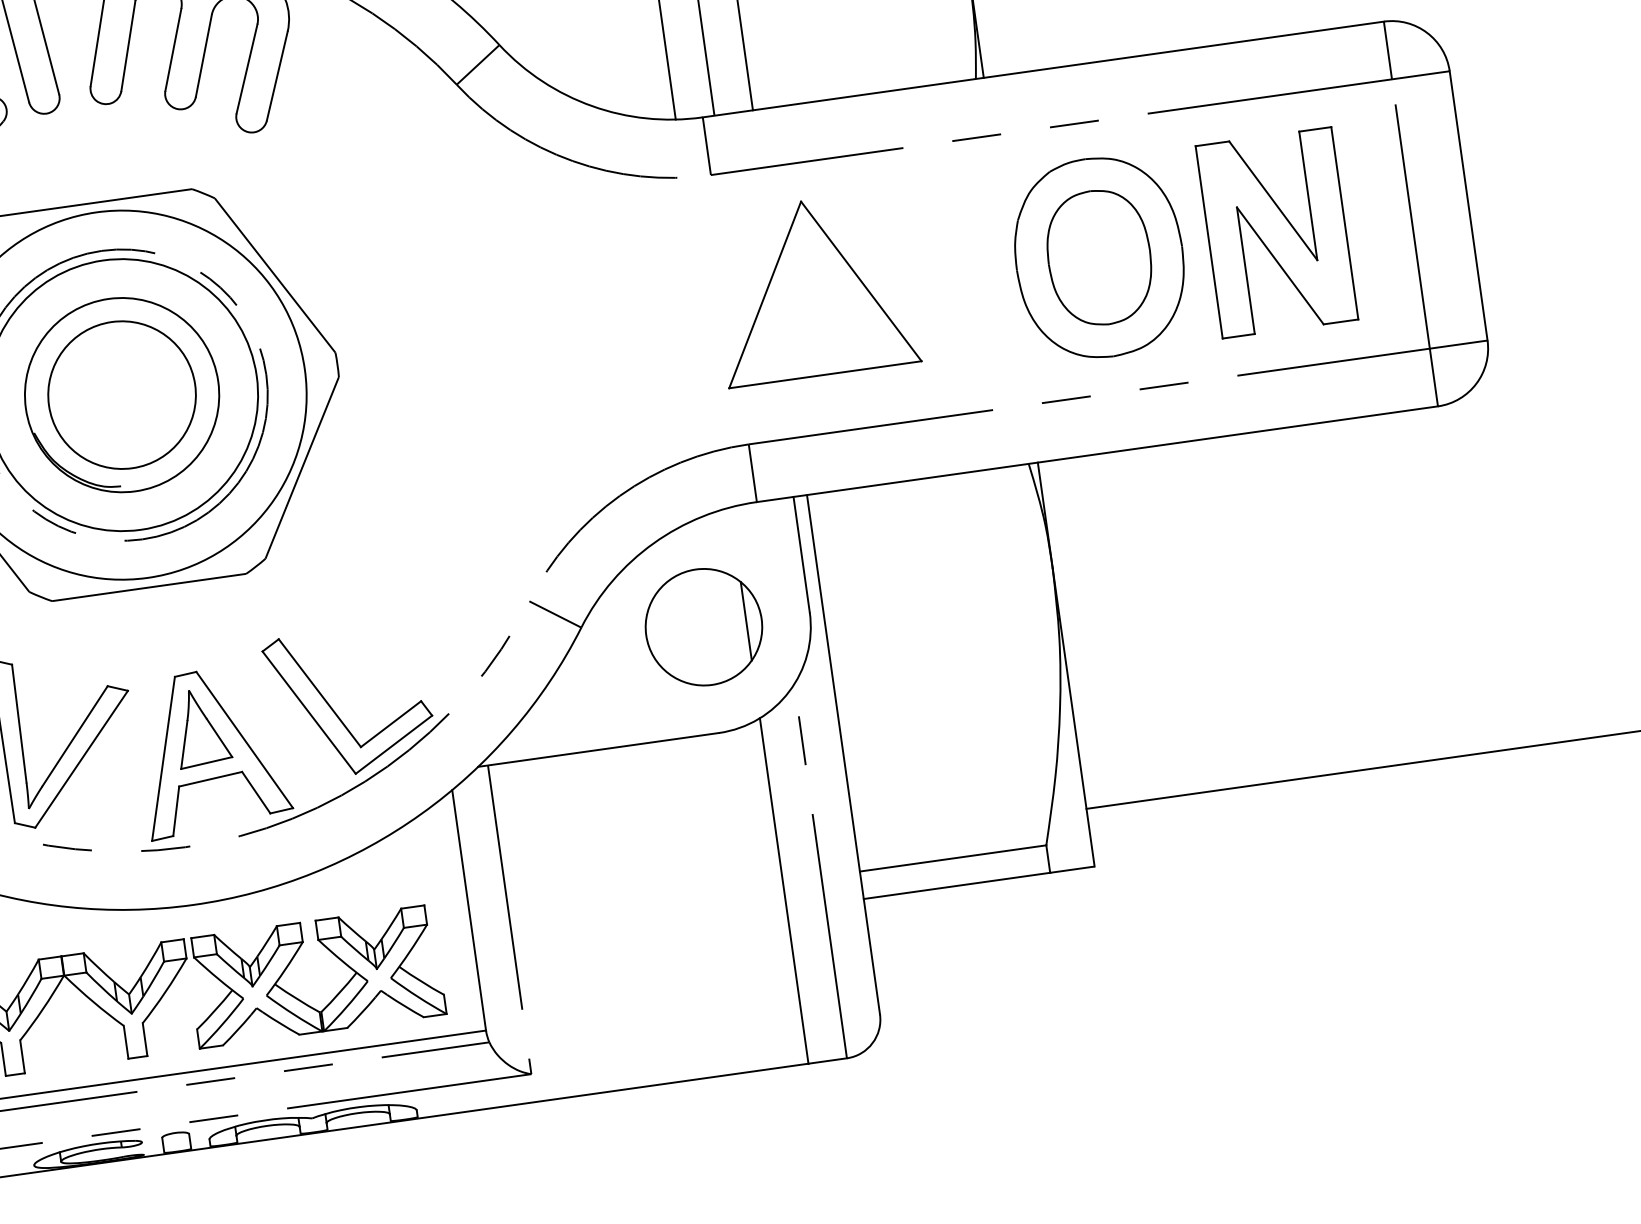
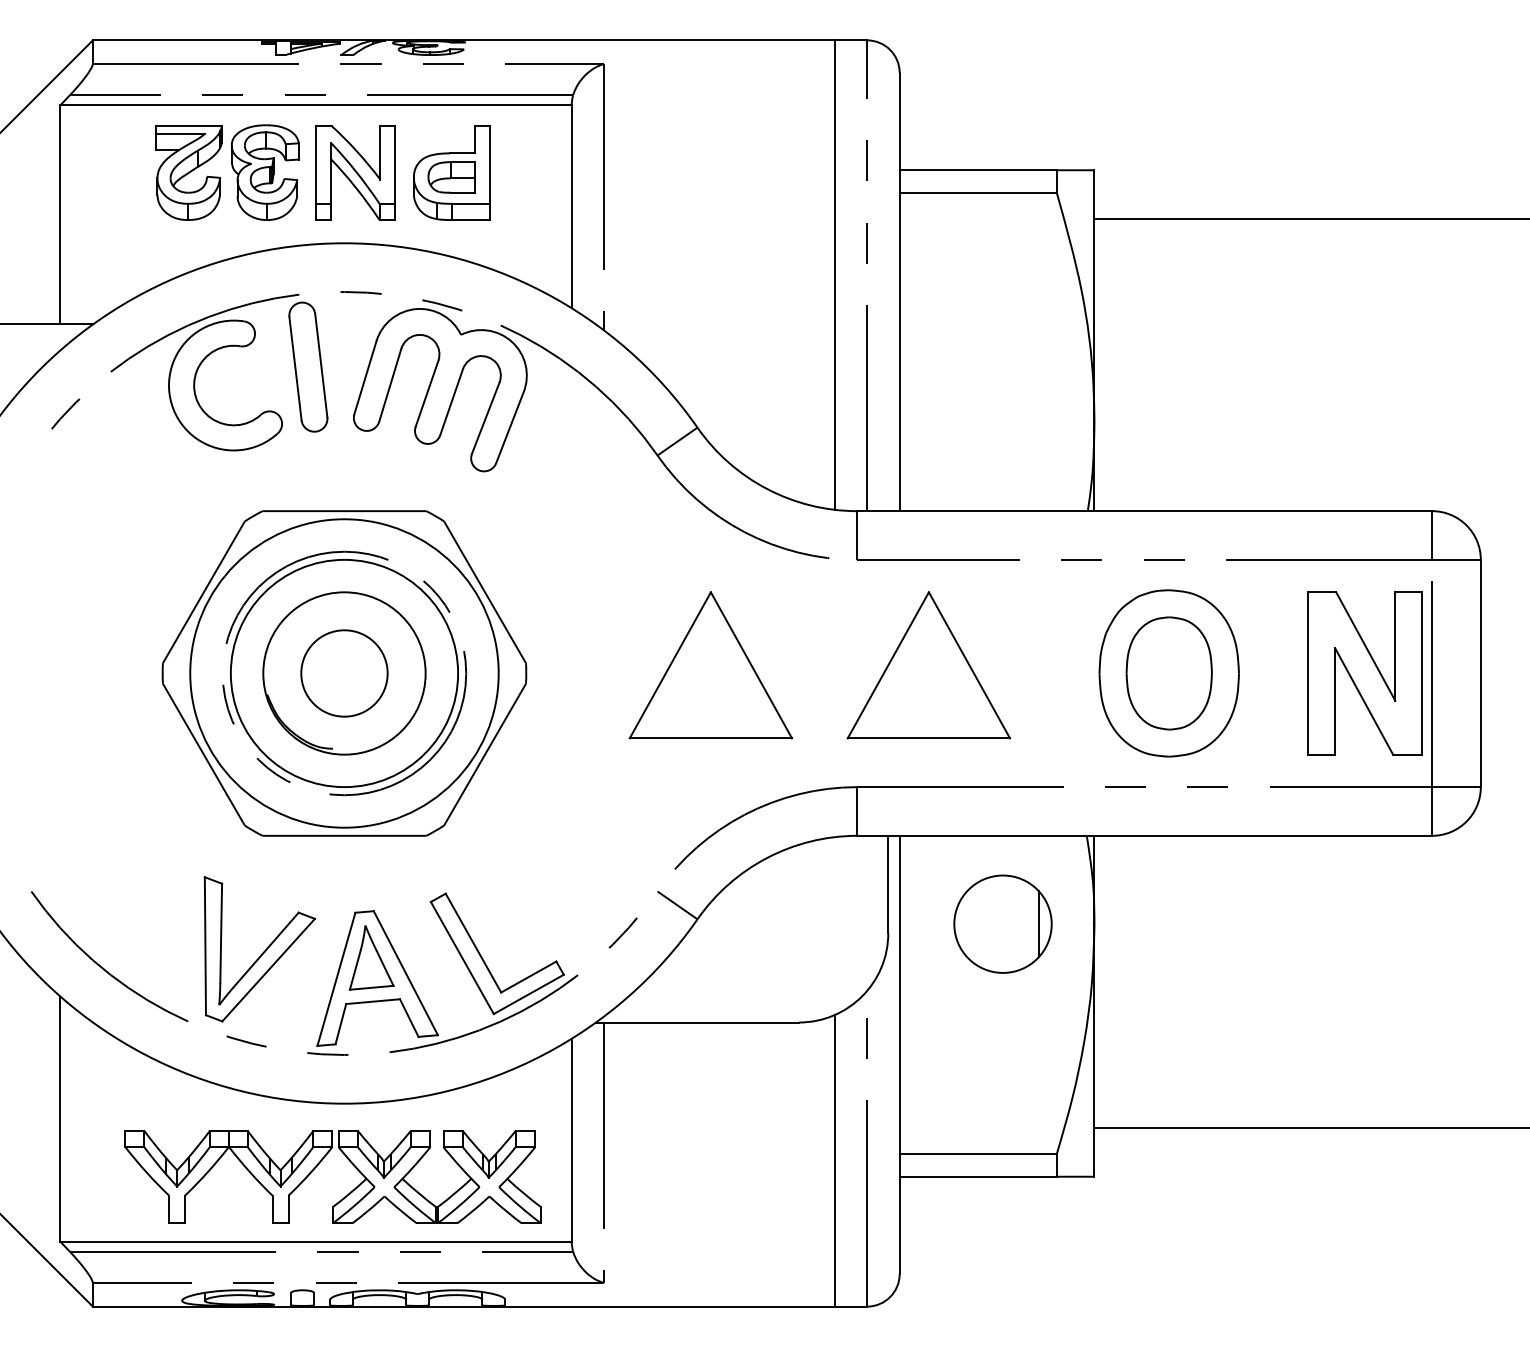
part: (1276, 232) -> (1364, 673), moved
part: (554, 324) -> (710, 665), added
circle: (122, 395) -> (344, 673), size x0.7
part: (703, 626) -> (1002, 923), moved

